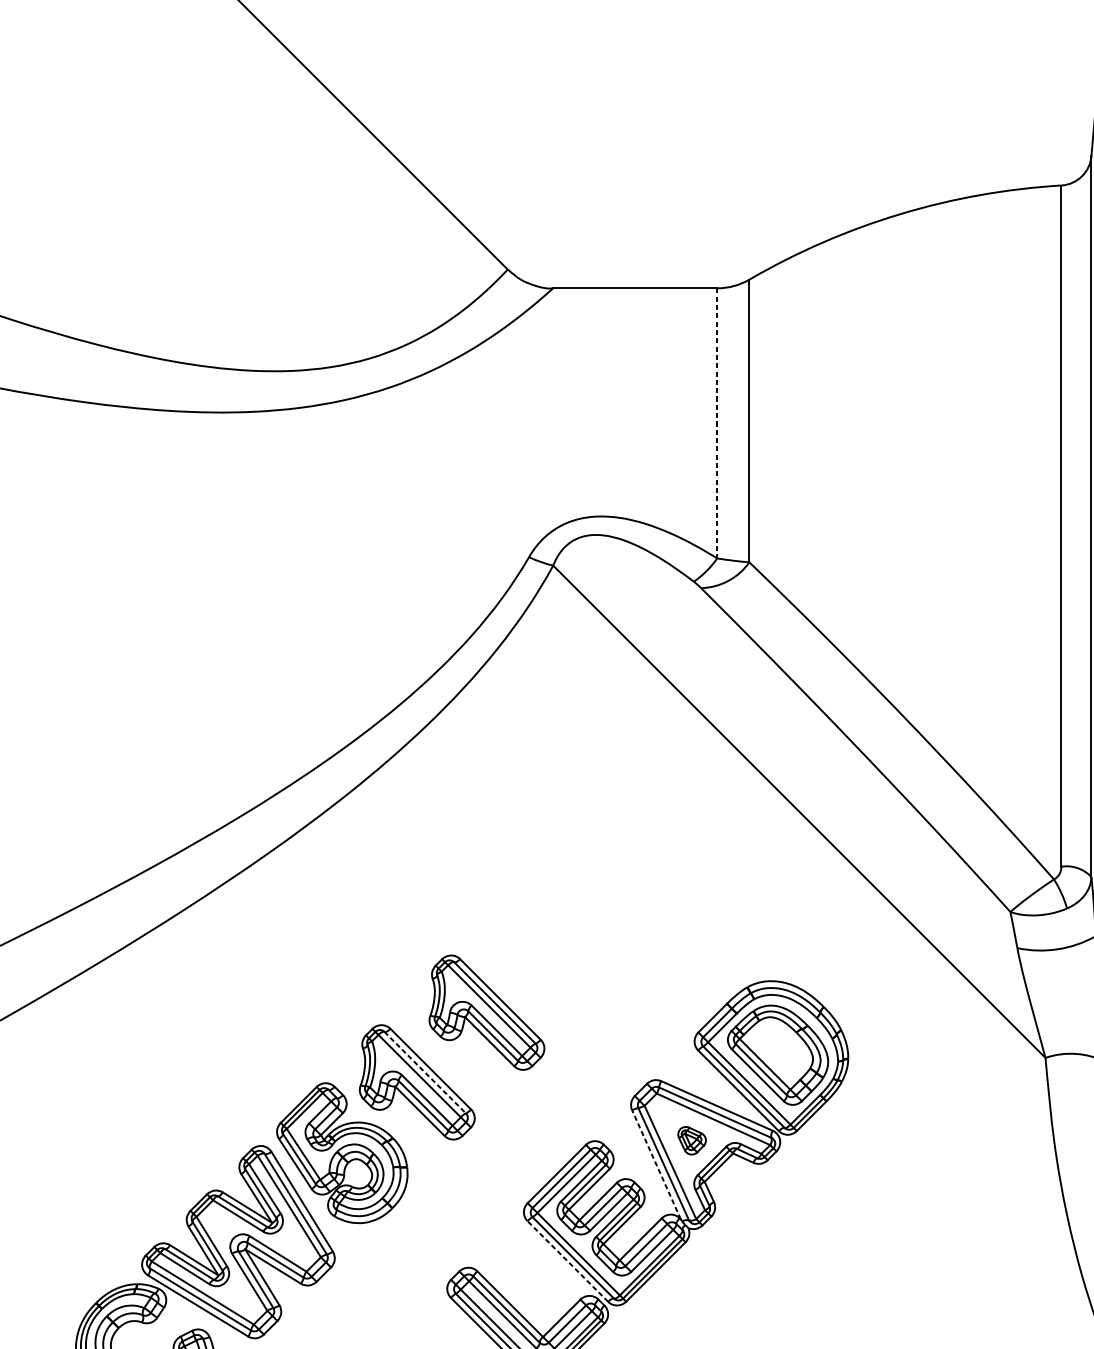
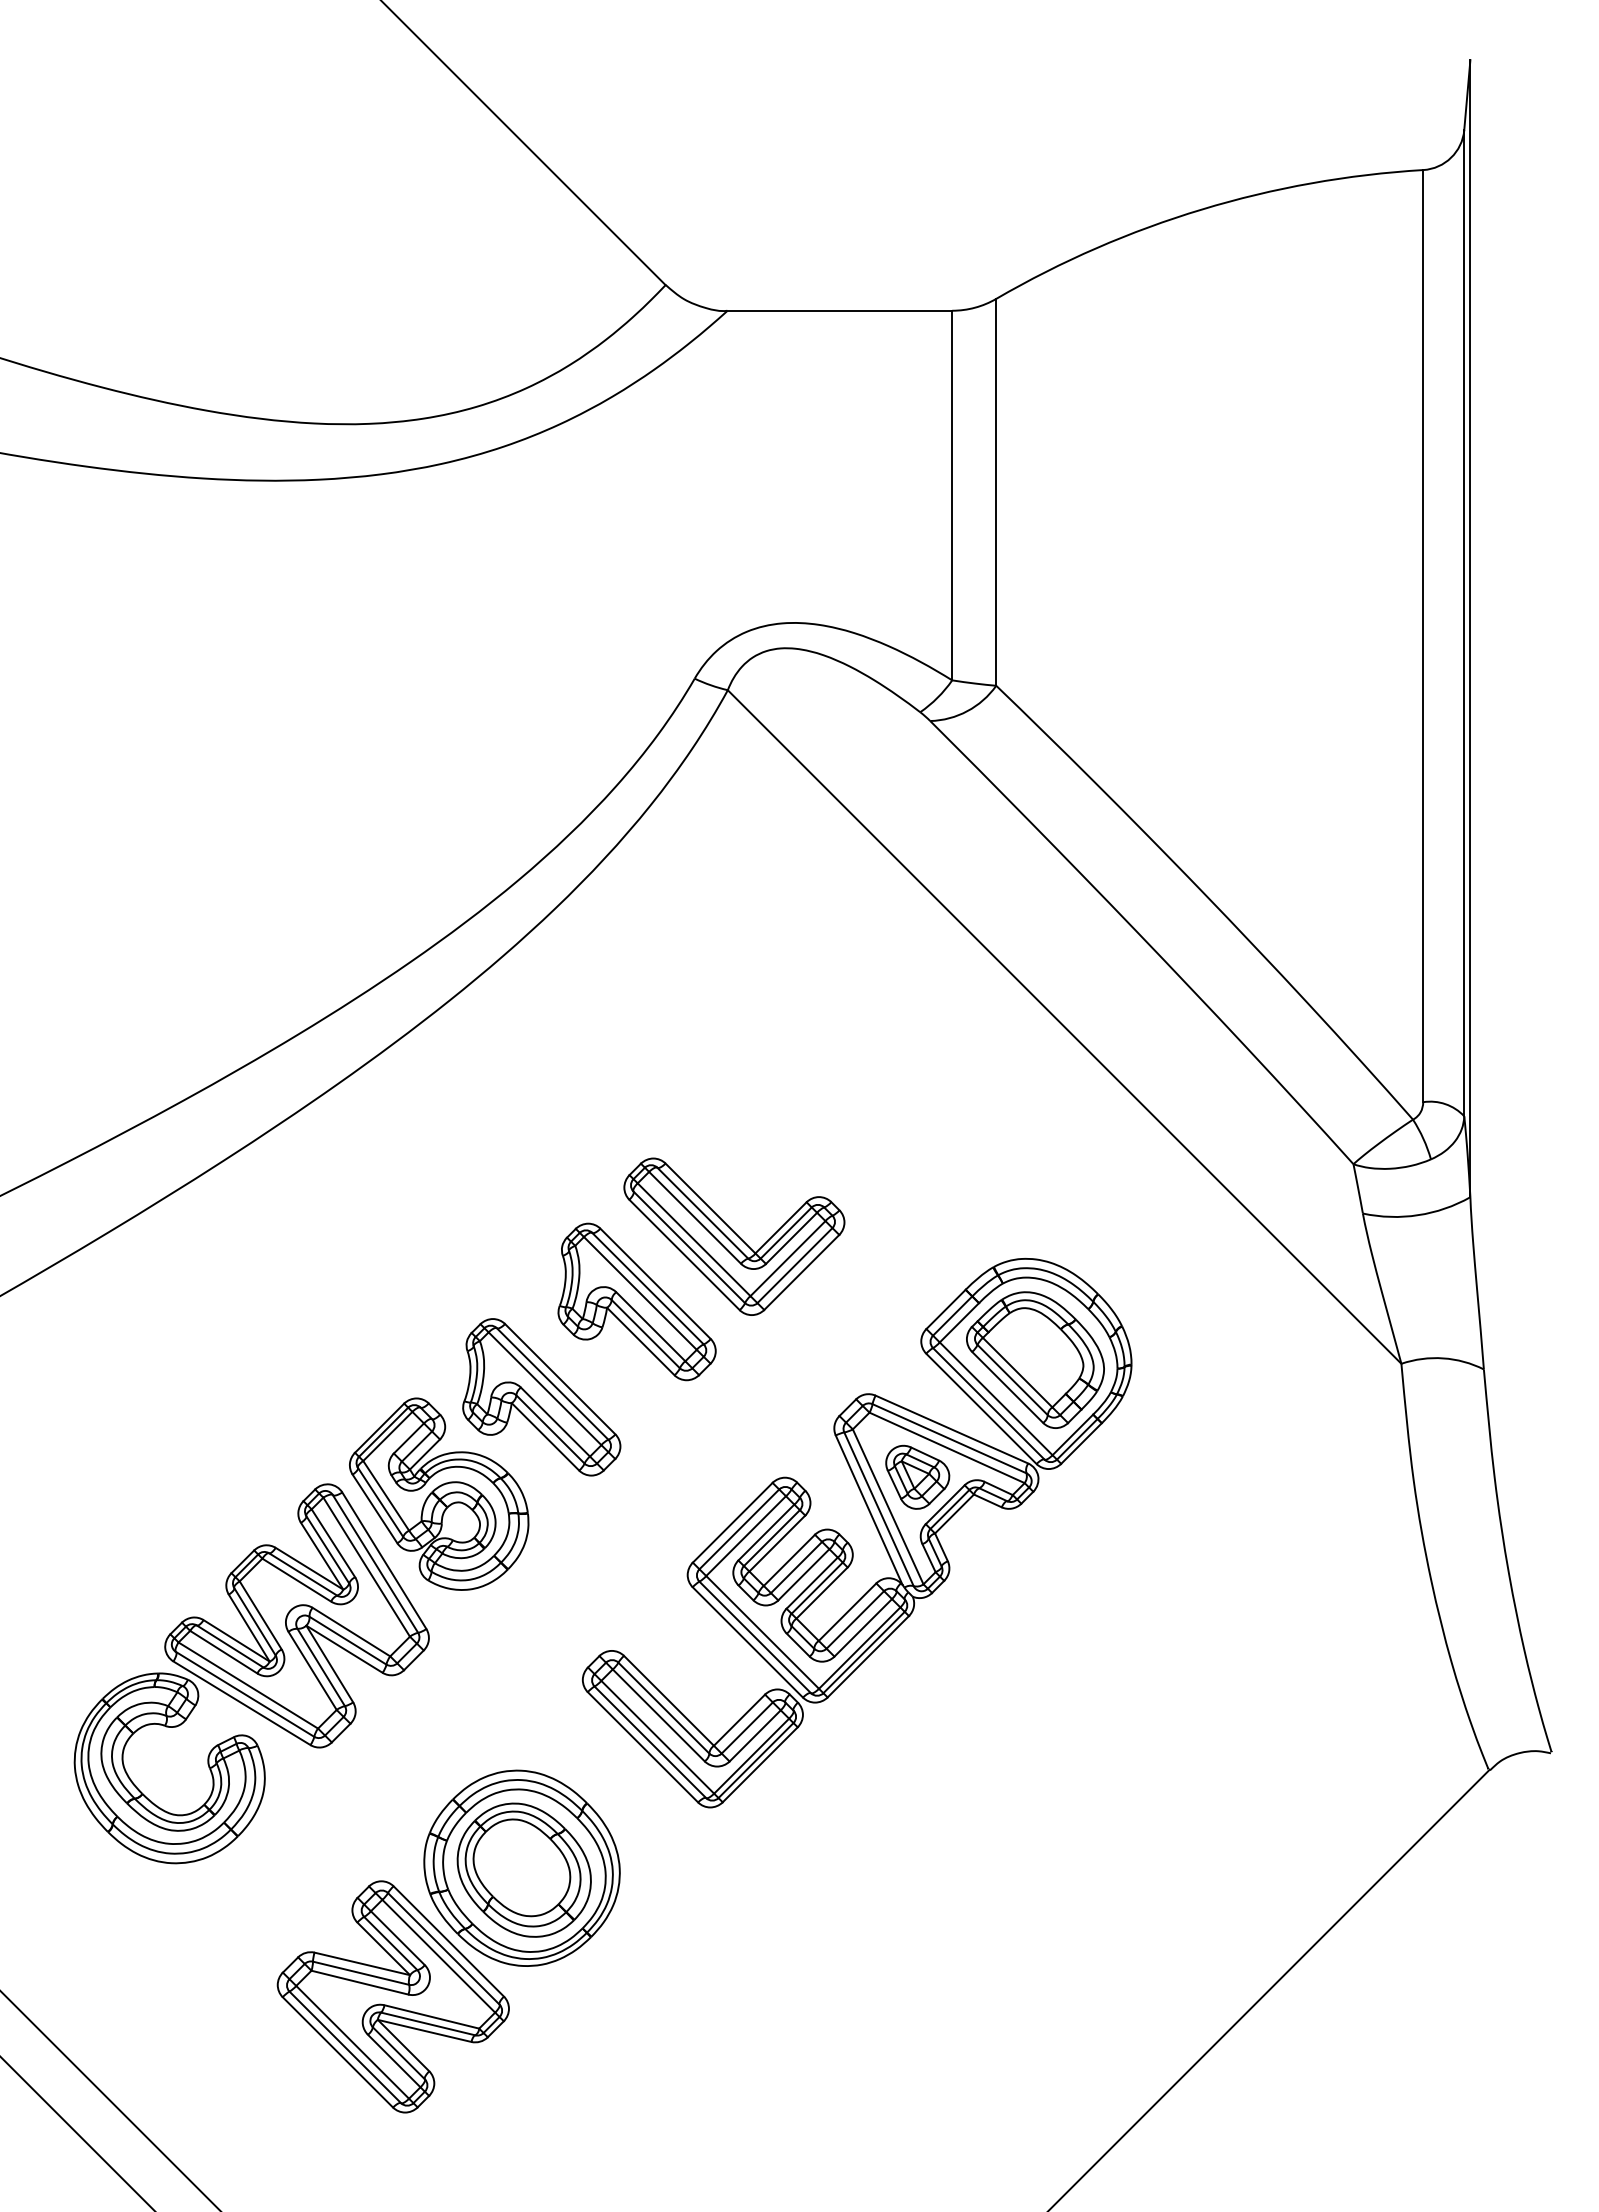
line: (717, 423) -> (952, 495), dashed -> solid
part: (558, 964) -> (734, 1236), added
line: (425, 1072) -> (552, 1383), dashed -> solid
part: (691, 1140) -> (917, 1476), size x1.67
line: (656, 1165) -> (869, 1510), dashed -> solid
line: (567, 1261) -> (747, 1642), dashed -> solid

